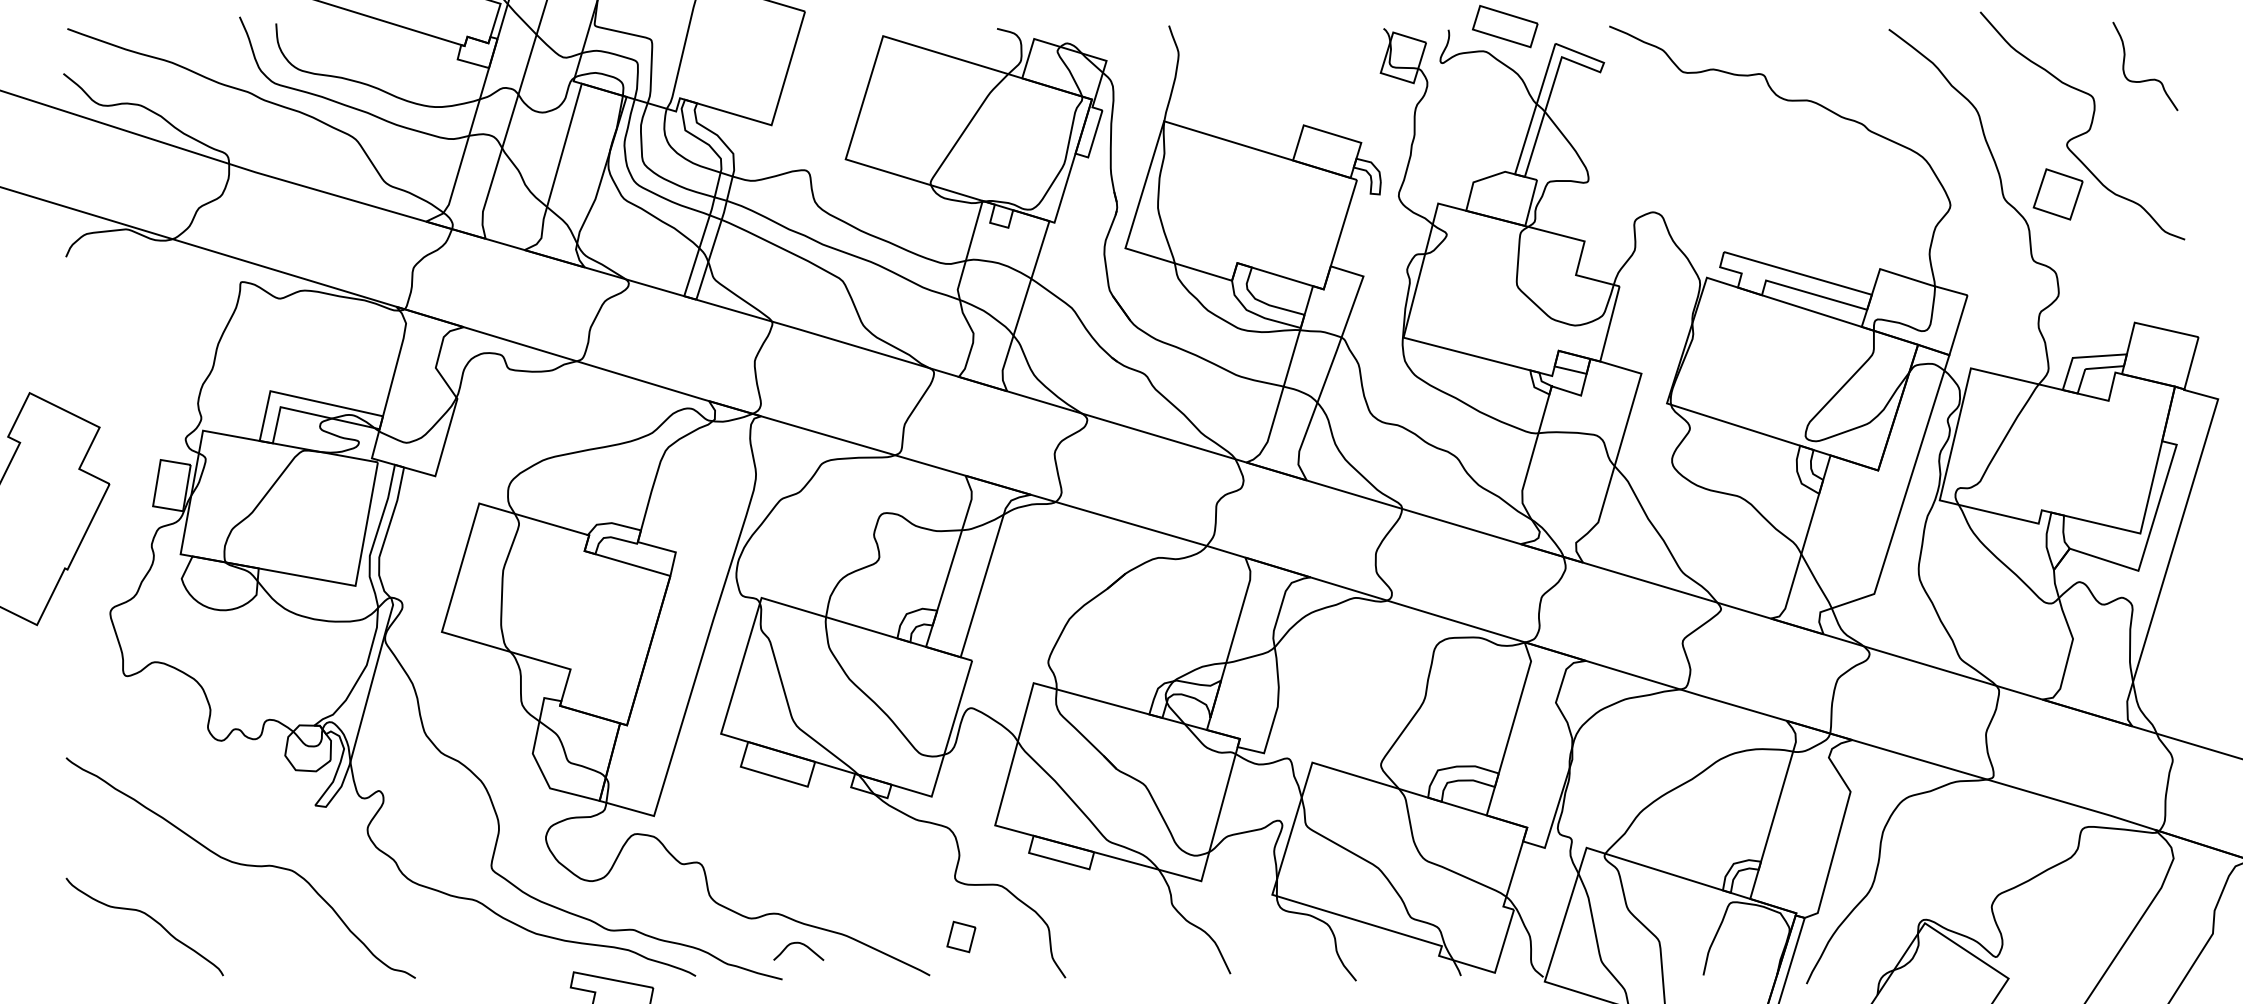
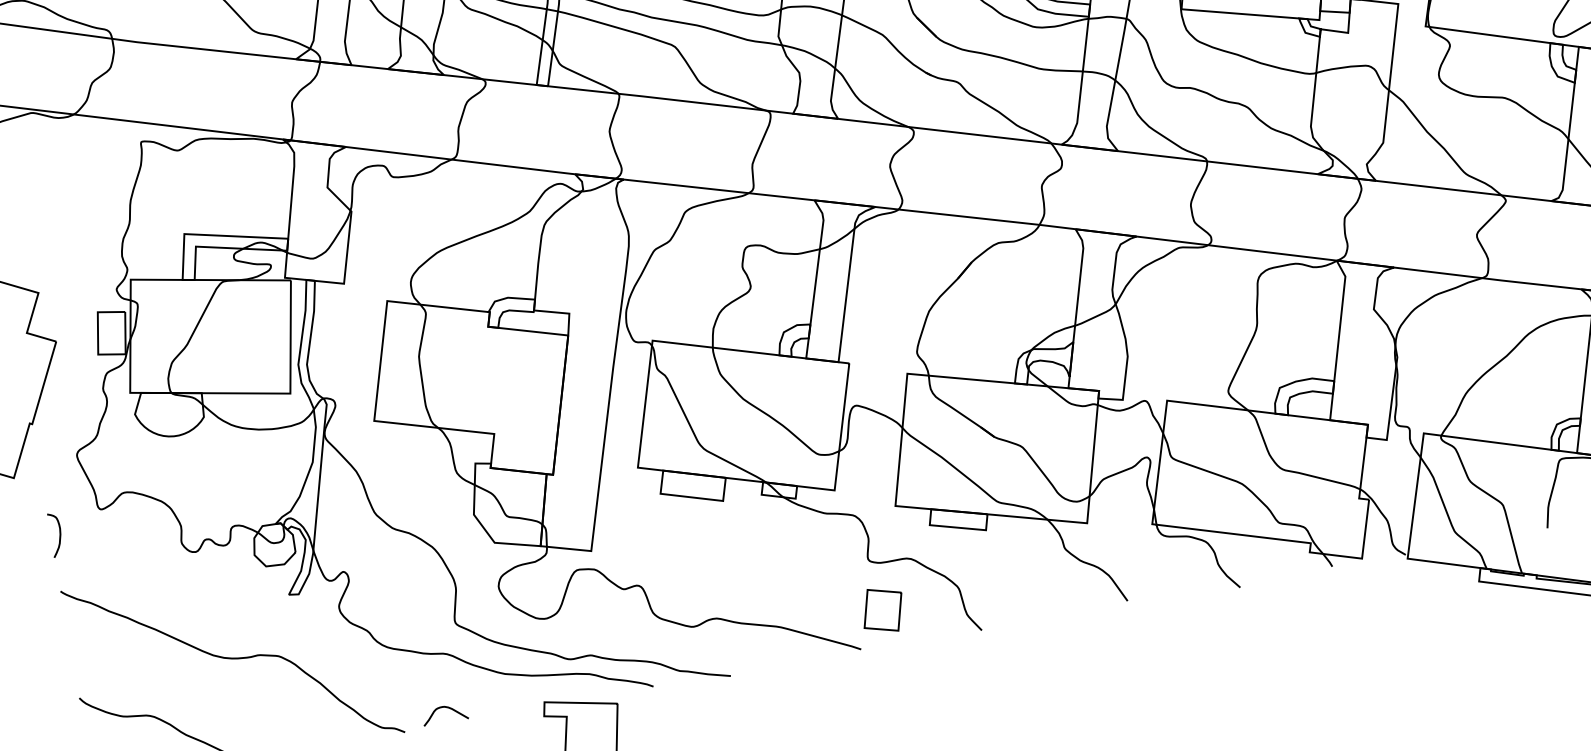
curve: (75, 697) -> (59, 536), added
part: (961, 936) -> (882, 609), size x1.67
curve: (800, 944) -> (445, 708), moved

